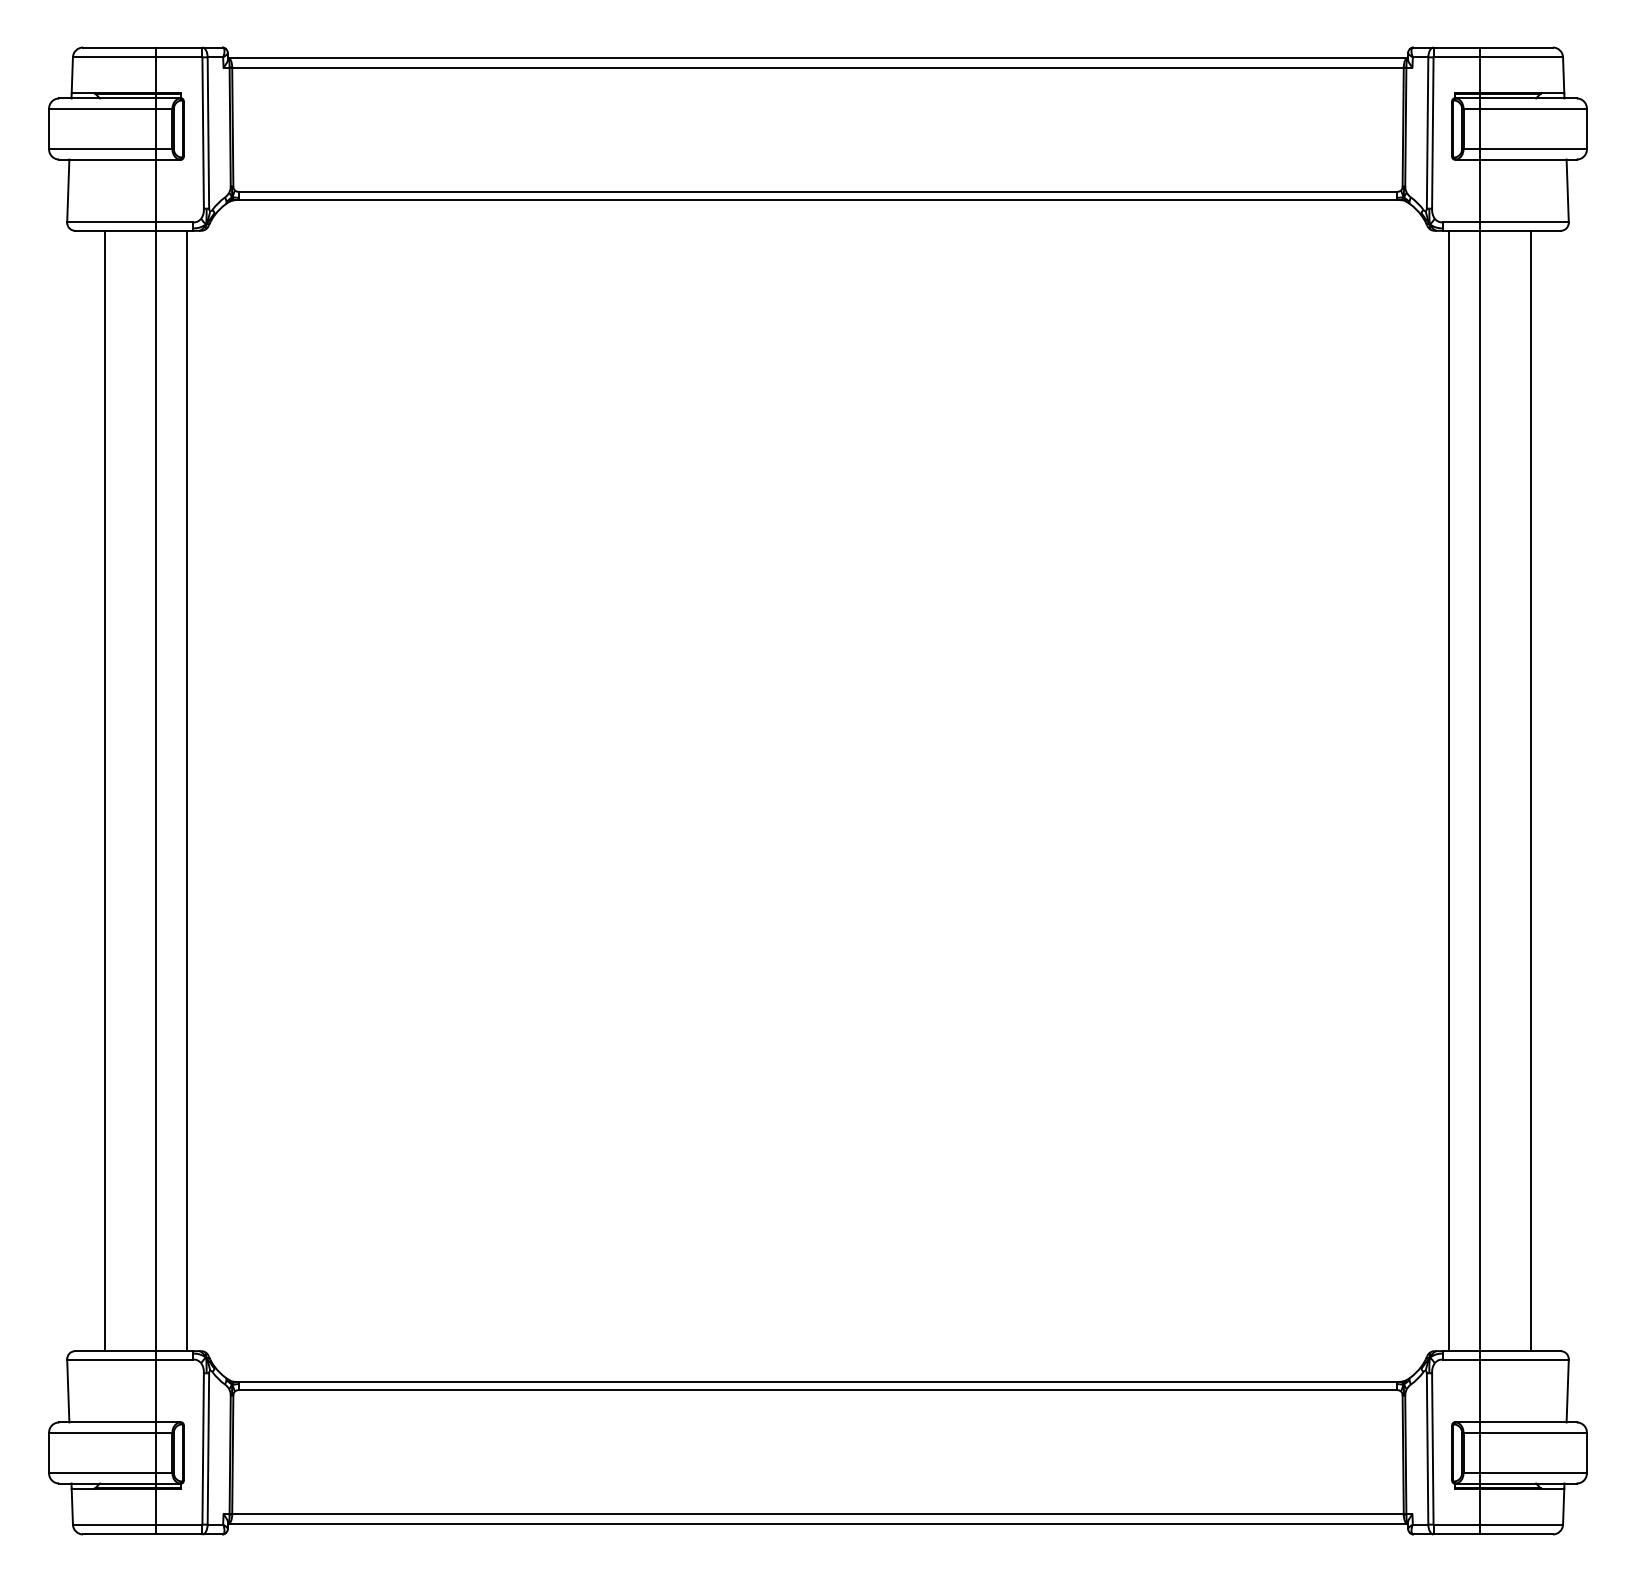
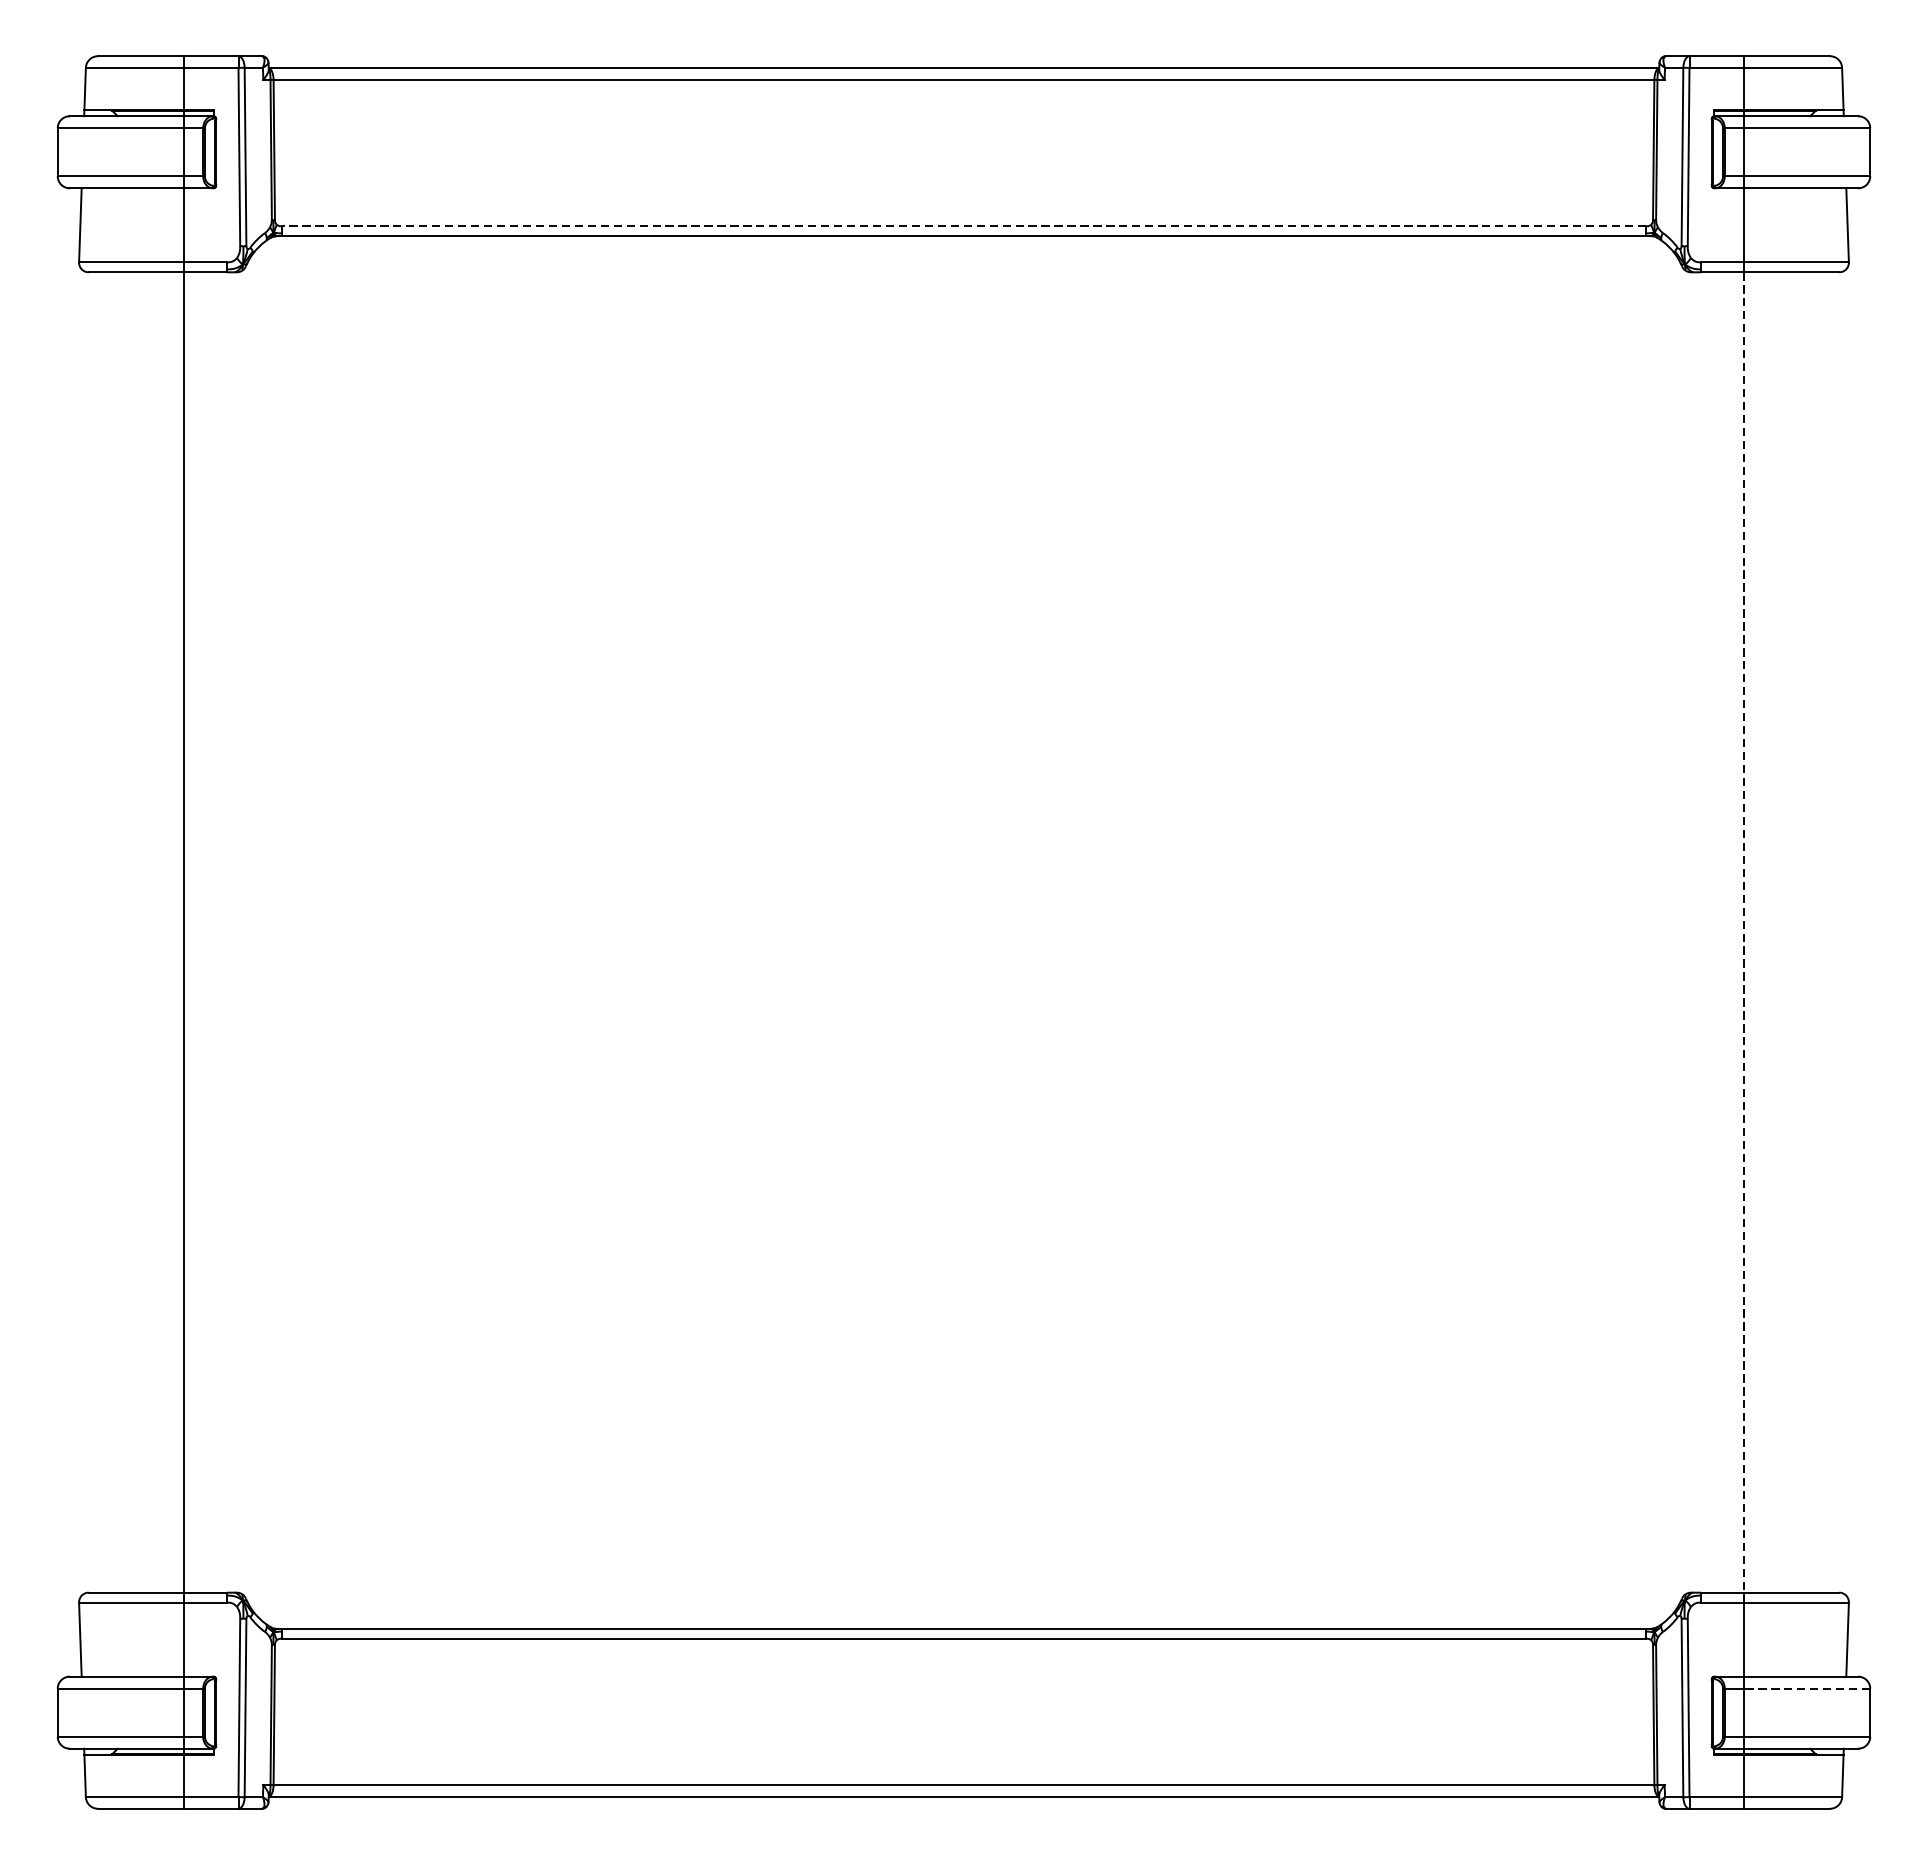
line: (818, 191) -> (964, 225), solid -> dashed
line: (105, 790) -> (124, 931), removed
line: (186, 790) -> (219, 931), removed
line: (1449, 790) -> (1708, 931), removed
line: (1530, 790) -> (1803, 931), removed
line: (1479, 791) -> (1743, 933), solid -> dashed
line: (1532, 1432) -> (1806, 1688), solid -> dashed

